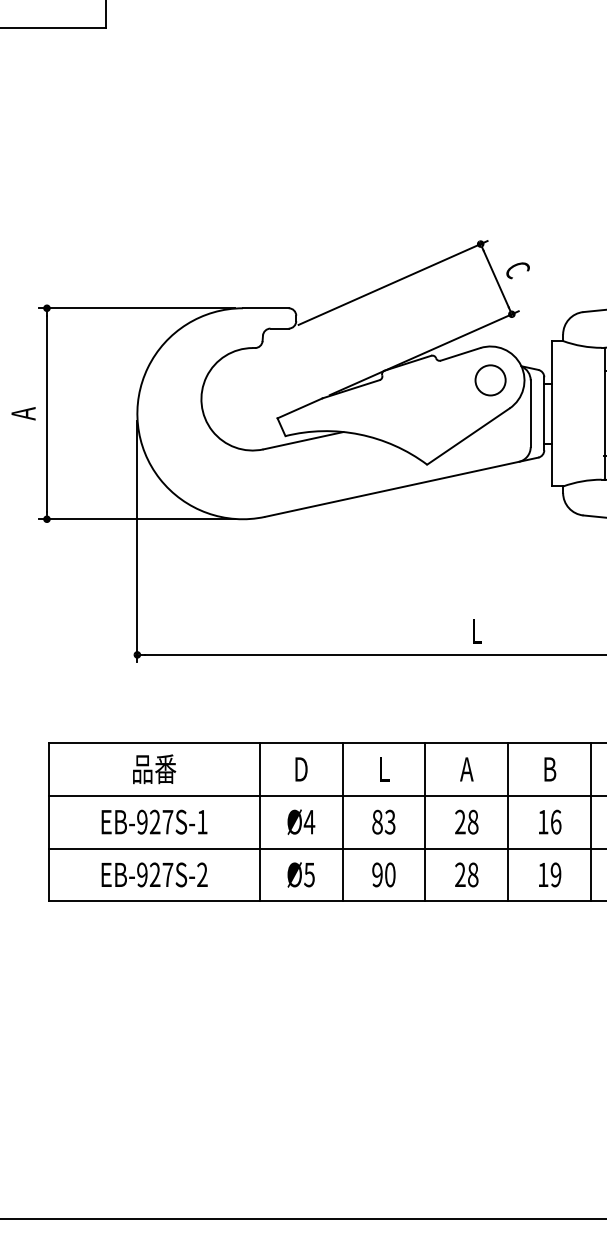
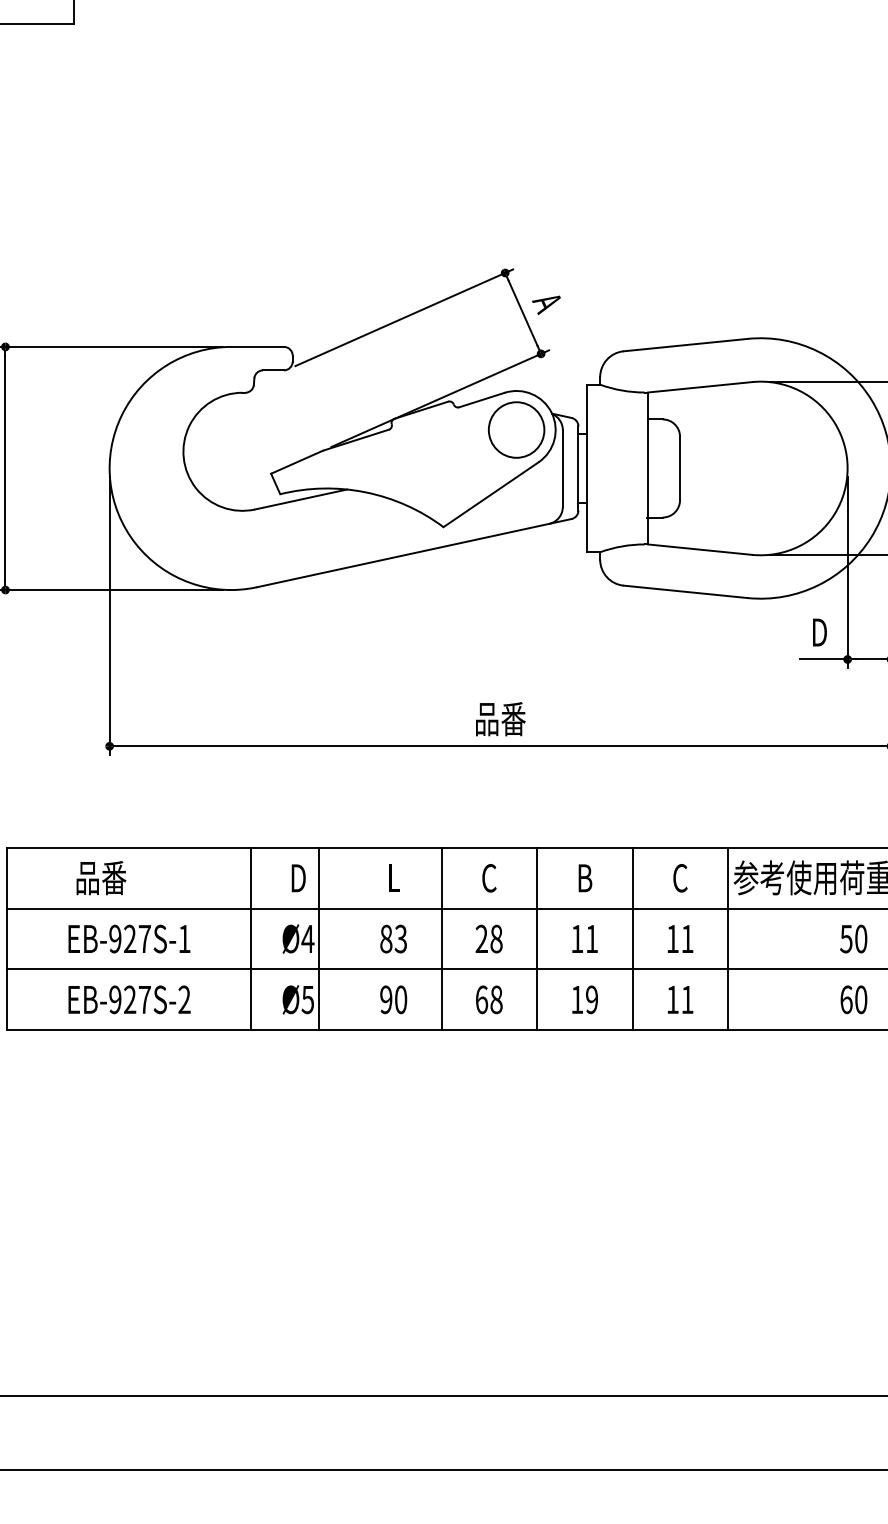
text: (516, 271) -> (546, 304), C -> A
circle: (490, 379) -> (516, 429), size x1.6
text: (476, 631) -> (500, 719), L -> 品番
text: (154, 769) -> (101, 878), moved
text: (466, 769) -> (488, 878), A -> C
line: (342, 821) -> (319, 938), moved
text: (556, 821) -> (592, 938), 16 -> 11
text: (460, 874) -> (481, 999), 28 -> 68

